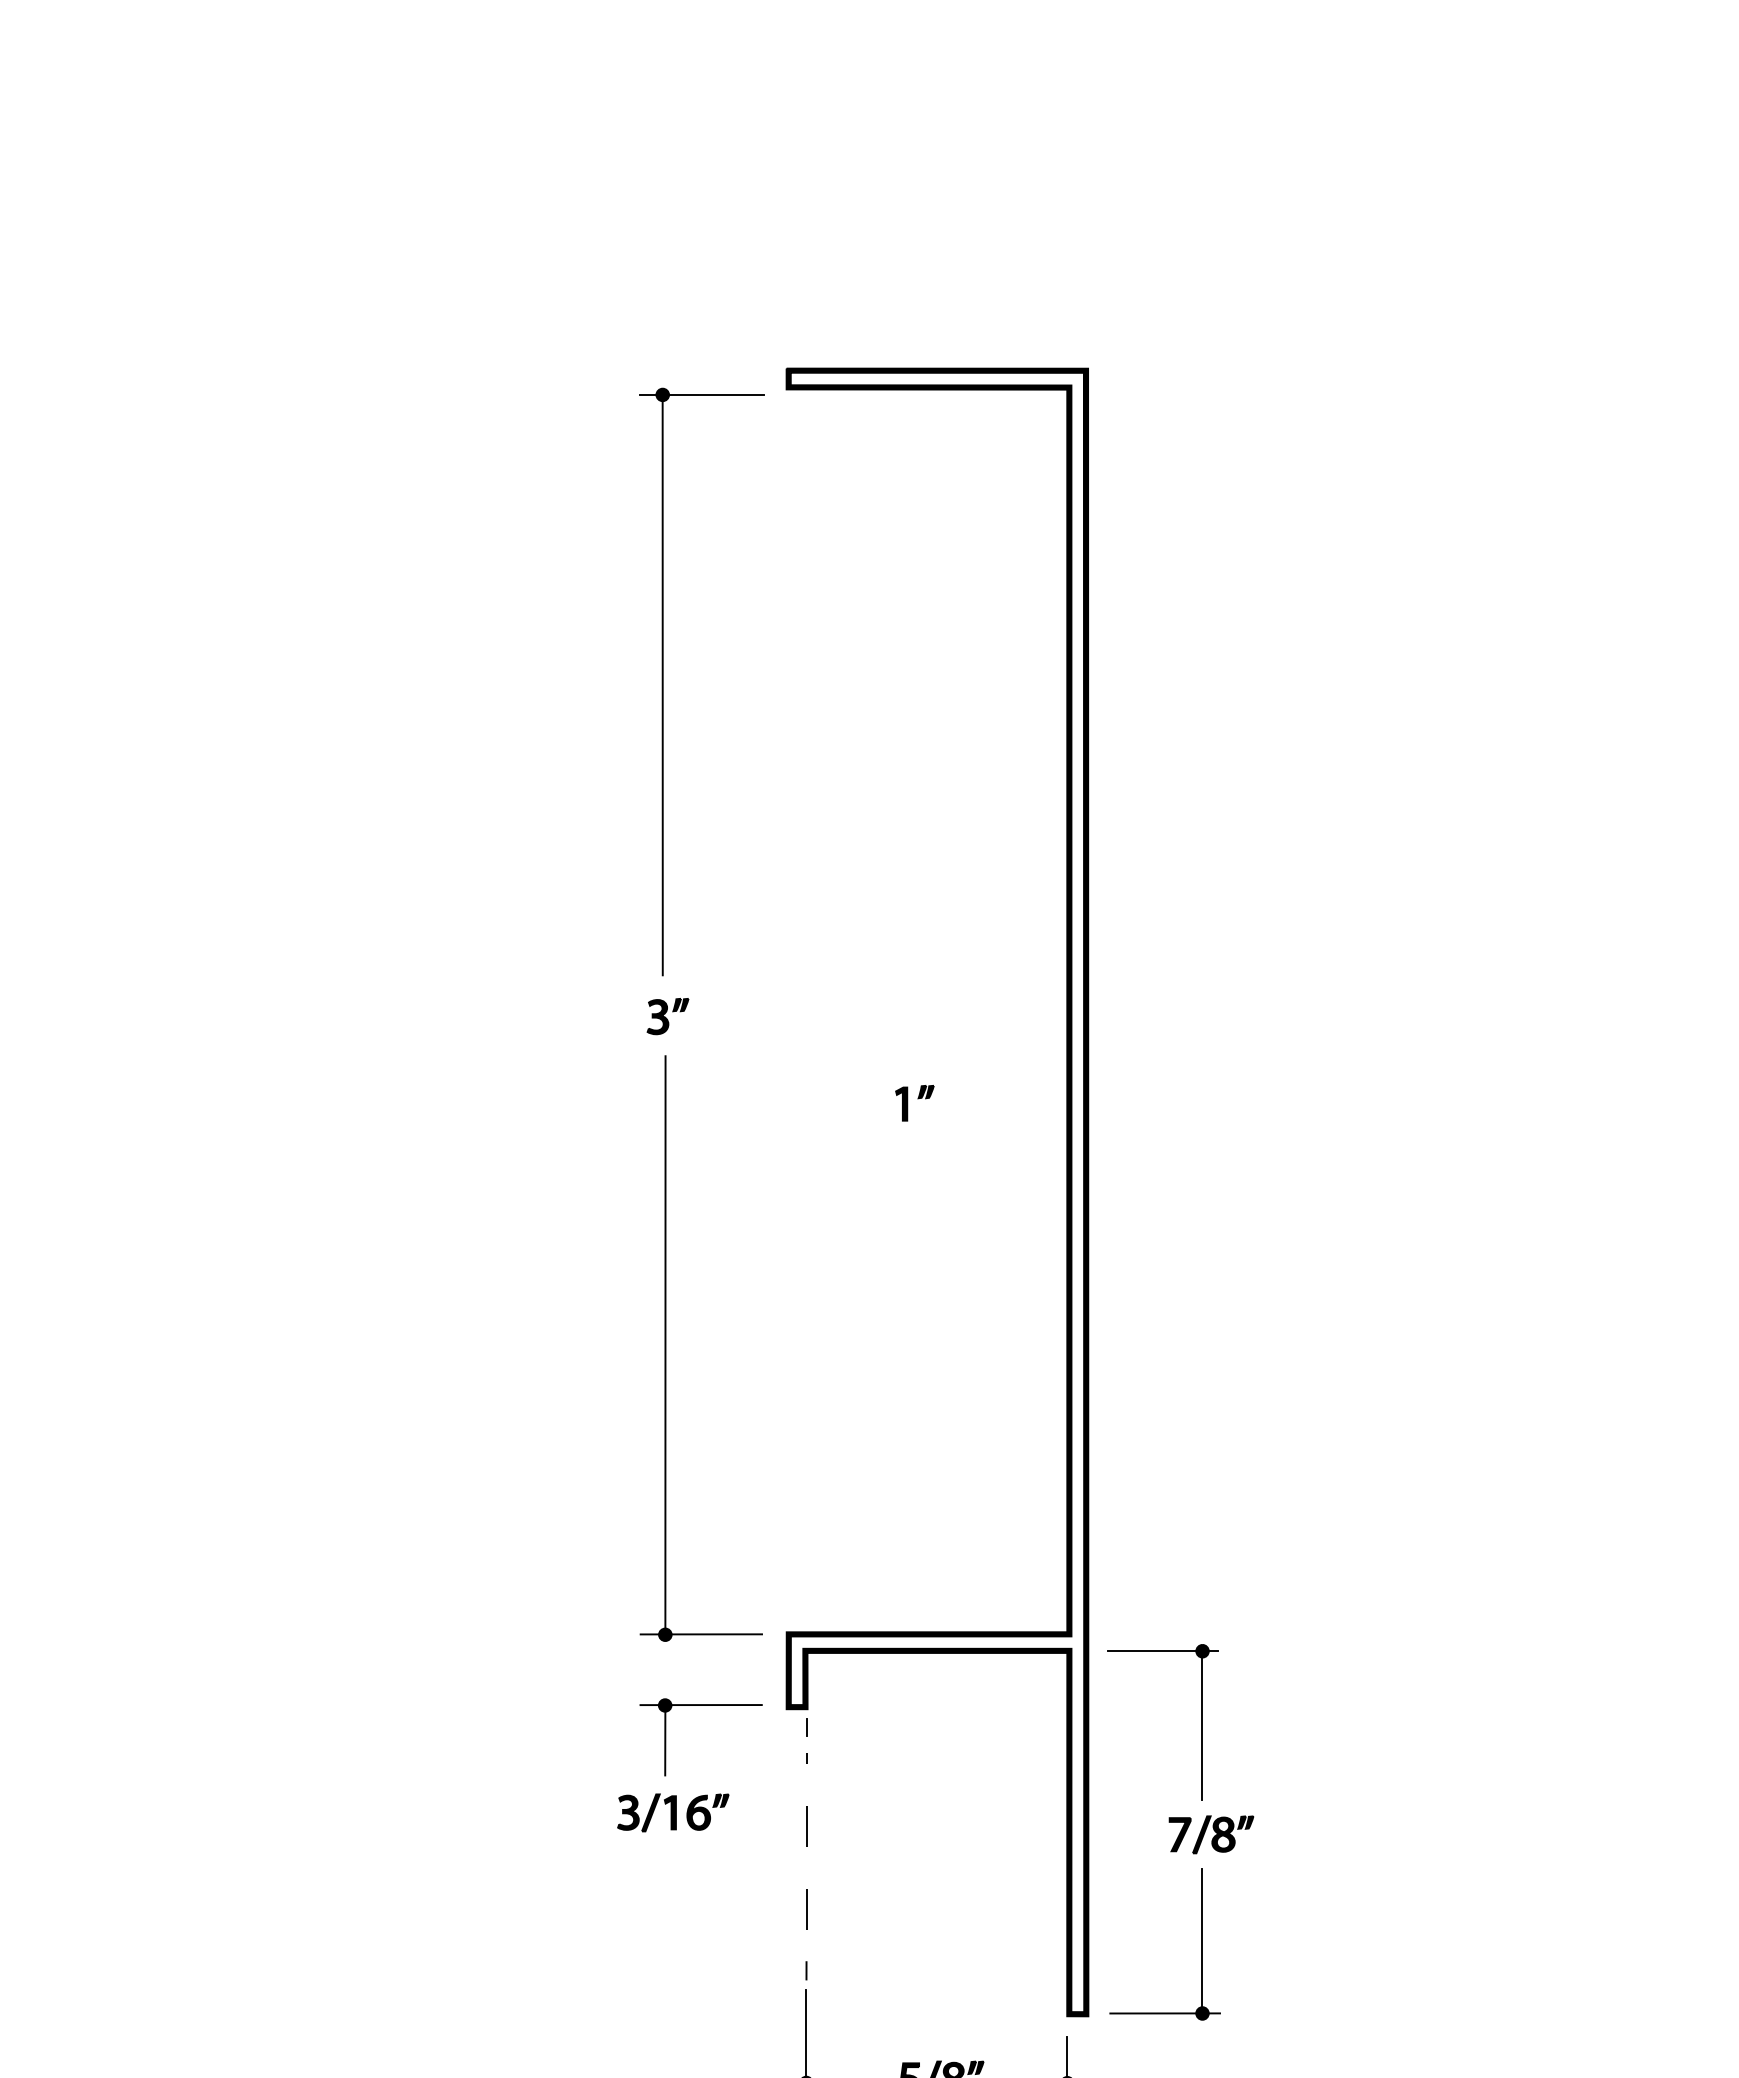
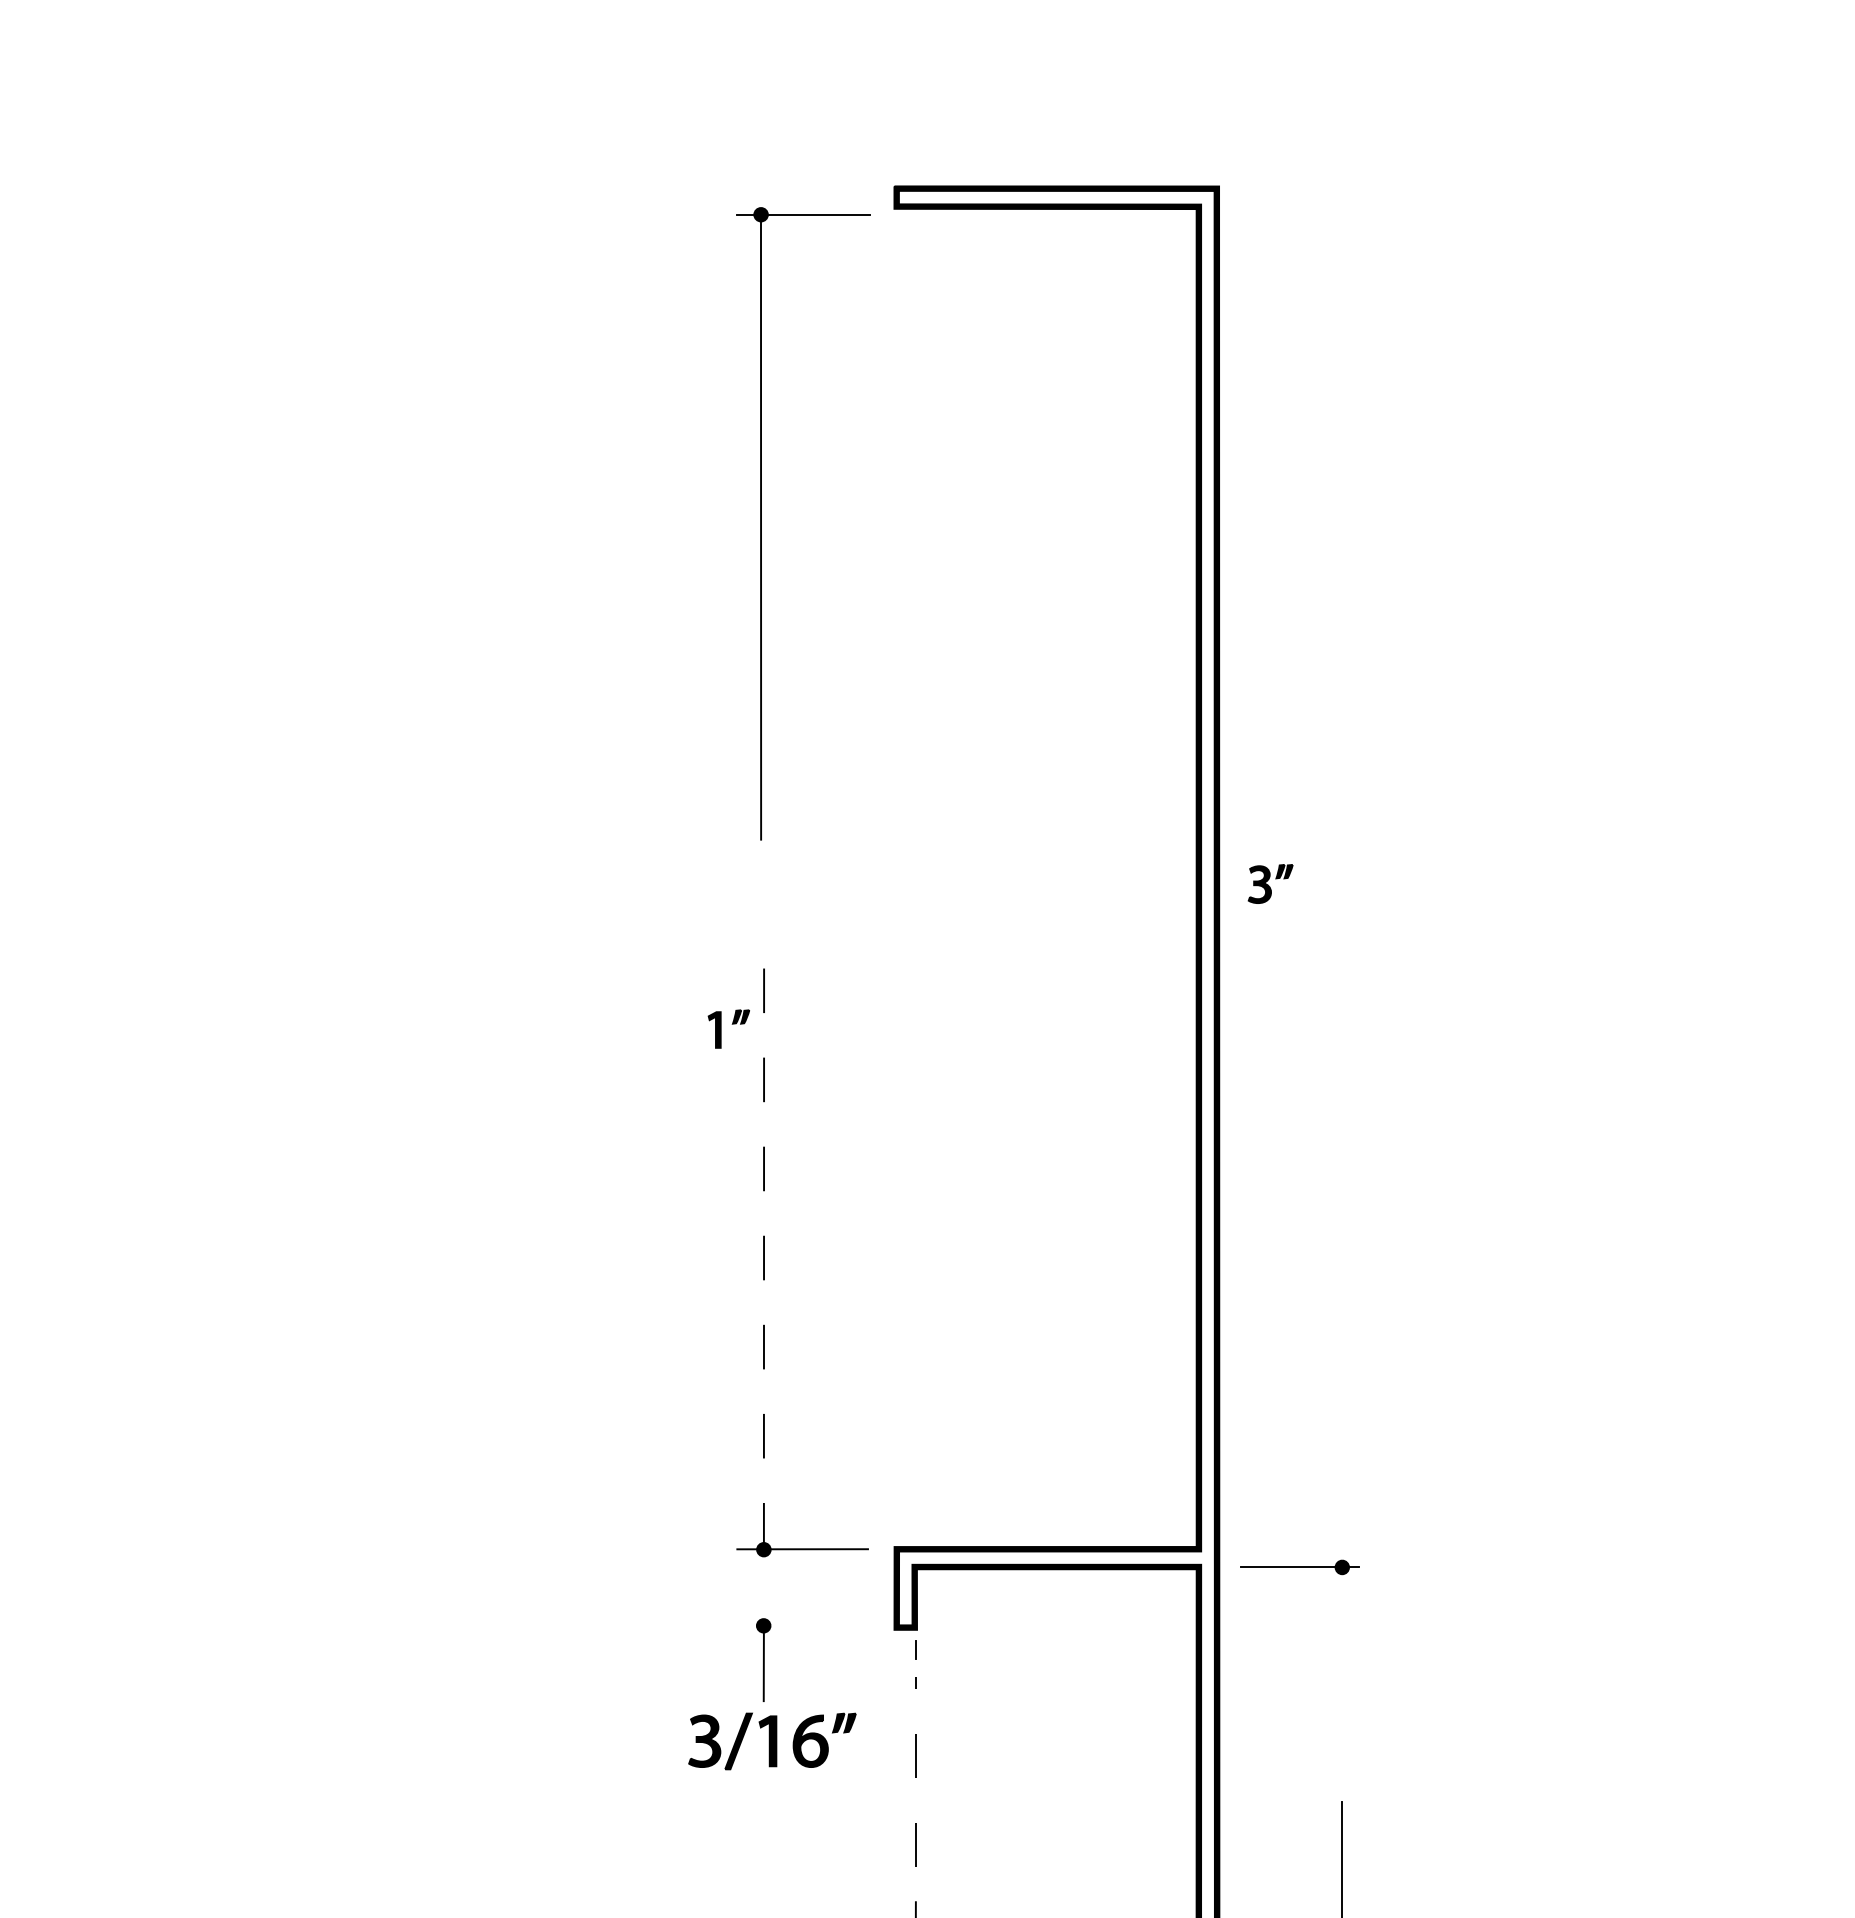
part: (667, 1016) -> (1270, 883), moved
part: (914, 1103) -> (728, 1029), moved
line: (665, 1344) -> (764, 1237), solid -> dashed
line: (700, 1705) -> (801, 1625), removed
line: (1202, 1727) -> (1342, 1649), removed
part: (673, 1812) -> (772, 1741), size x1.4
part: (1211, 1834) -> (1351, 1764), removed

